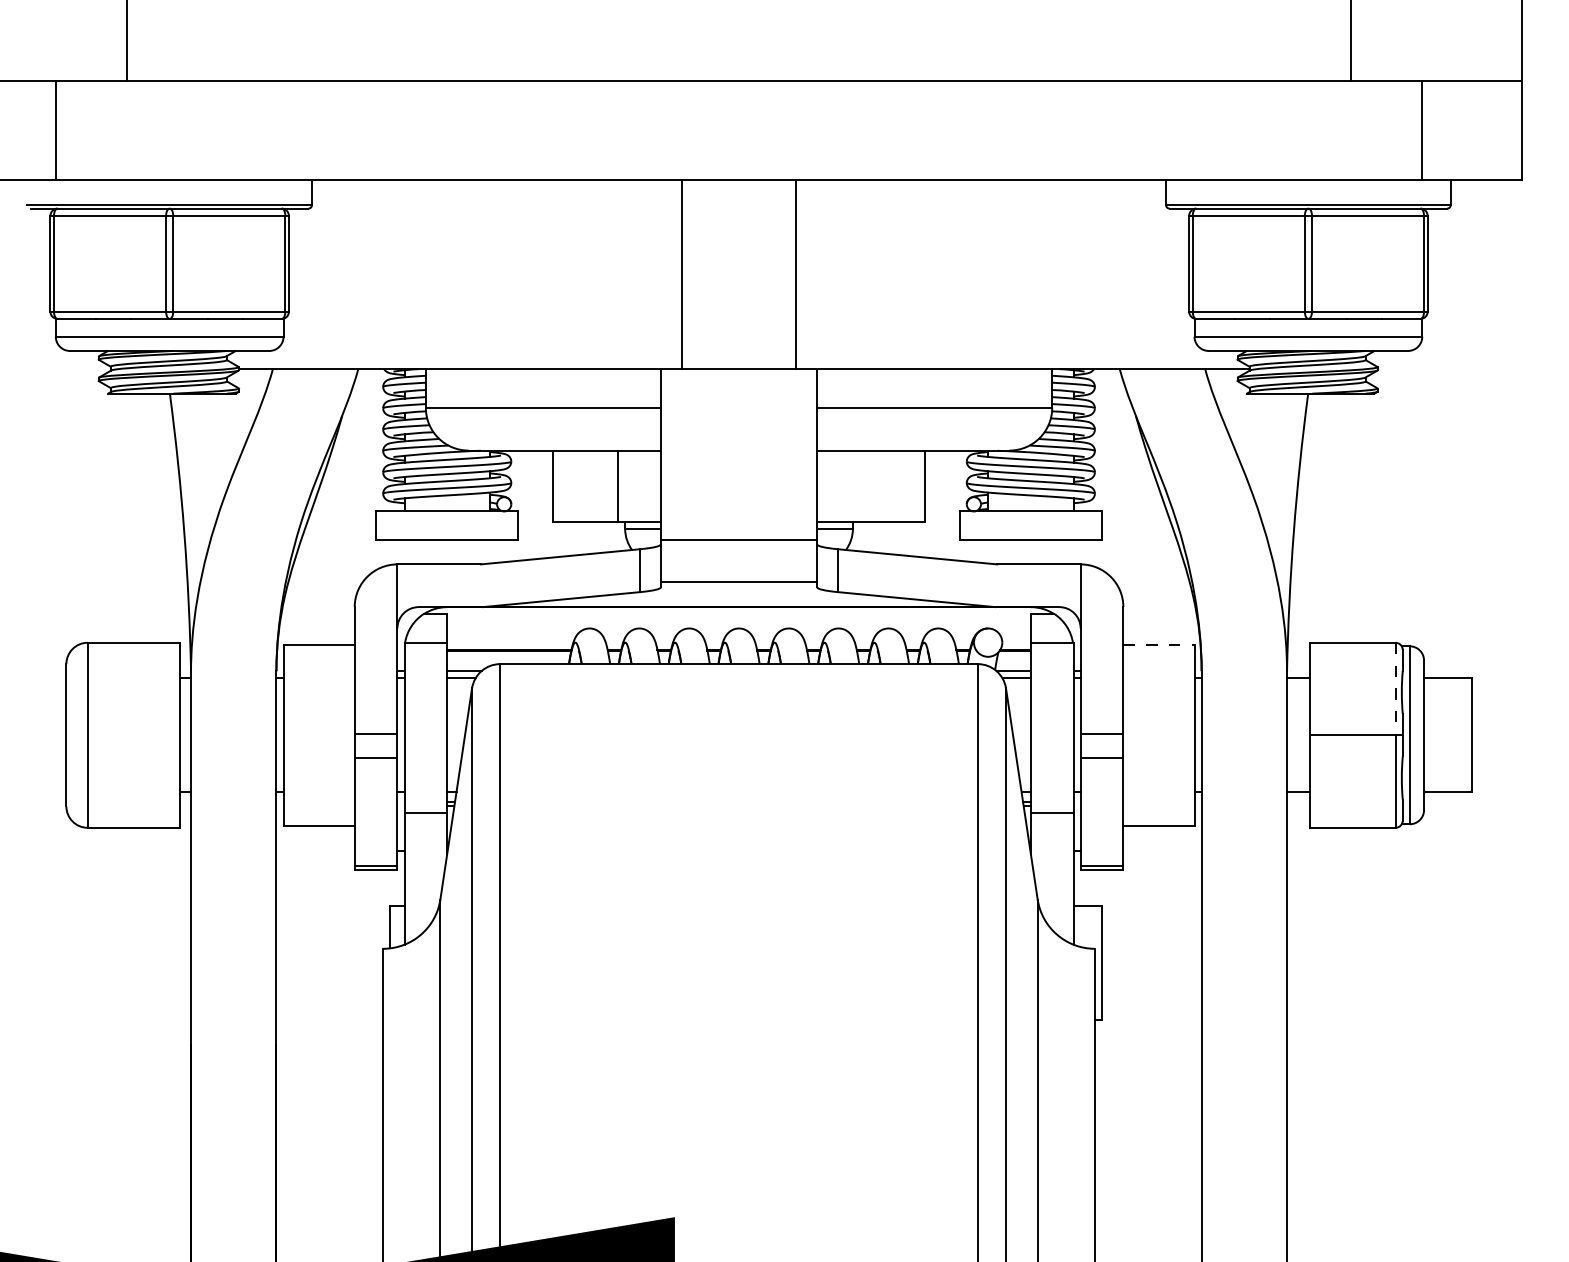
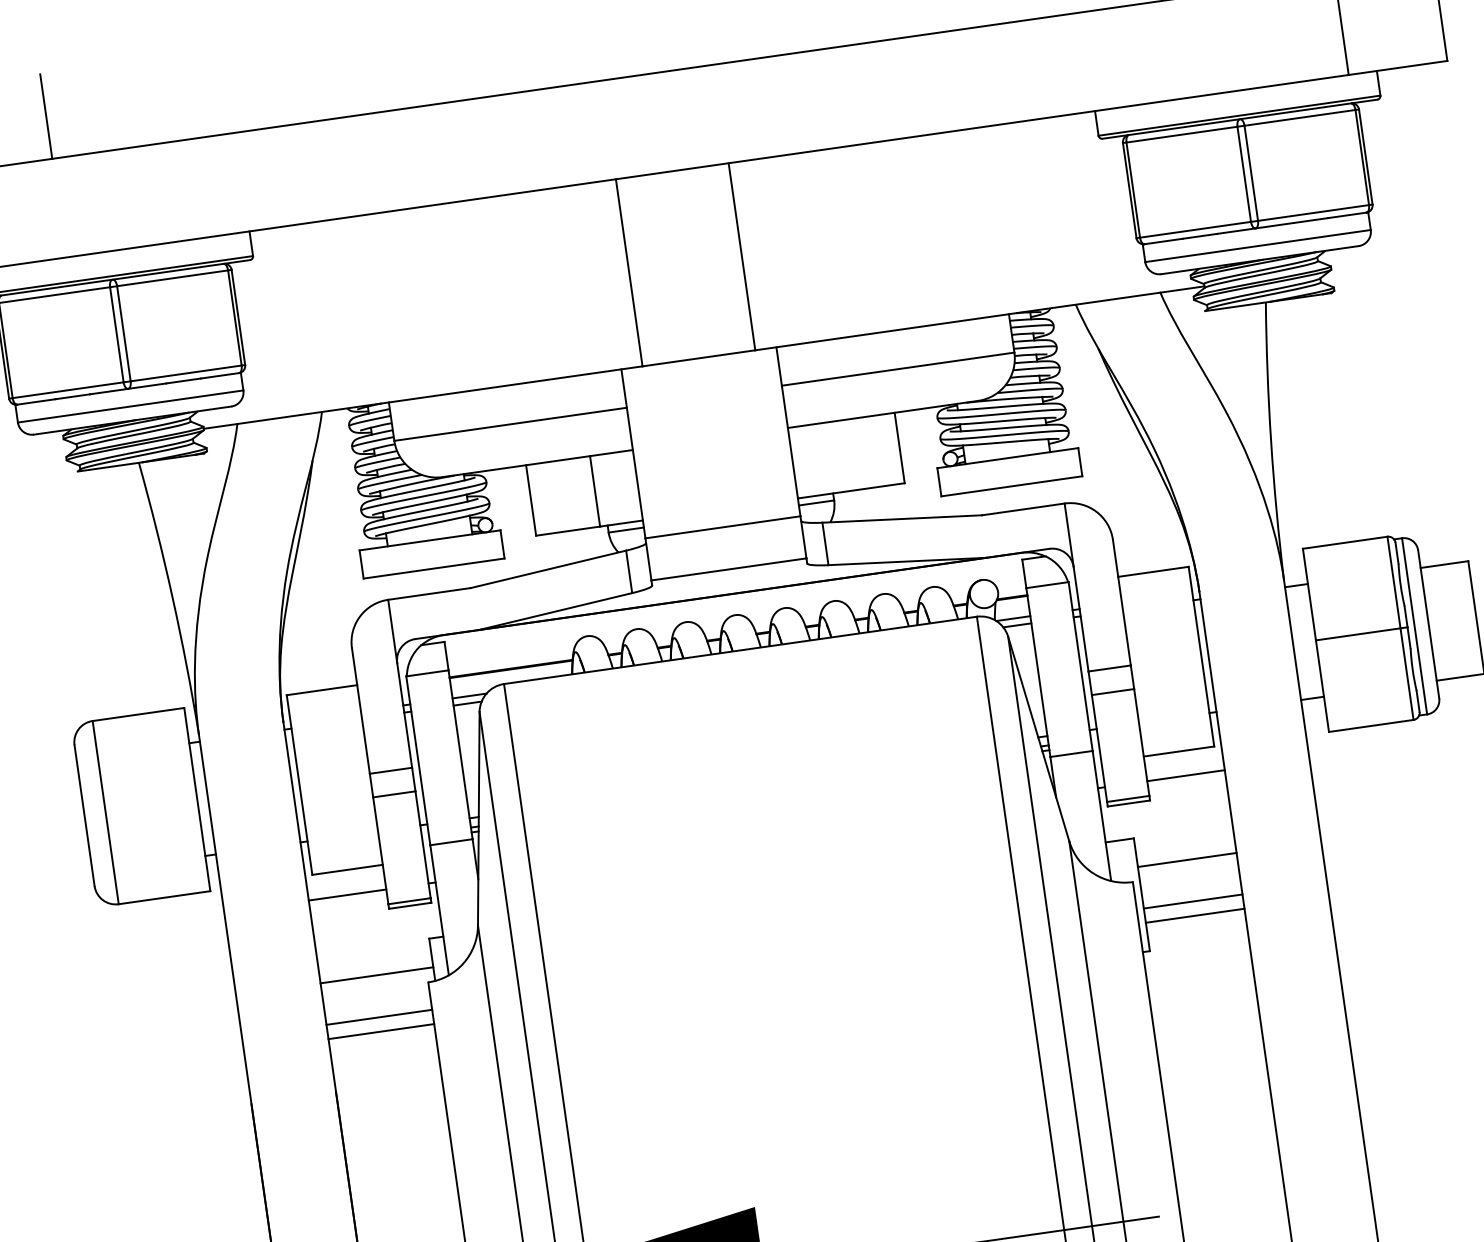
line: (1158, 644) -> (1152, 571), dashed -> solid
line: (1395, 689) -> (1393, 583), dashed -> solid
line: (315, 850) -> (347, 894), added
line: (1162, 850) -> (1185, 775), added
line: (333, 934) -> (377, 975), added
line: (1151, 934) -> (1186, 859), added
line: (329, 976) -> (379, 1017), added
line: (1151, 976) -> (1192, 901), added
line: (329, 990) -> (381, 1031), added
line: (1151, 990) -> (1194, 915), added

